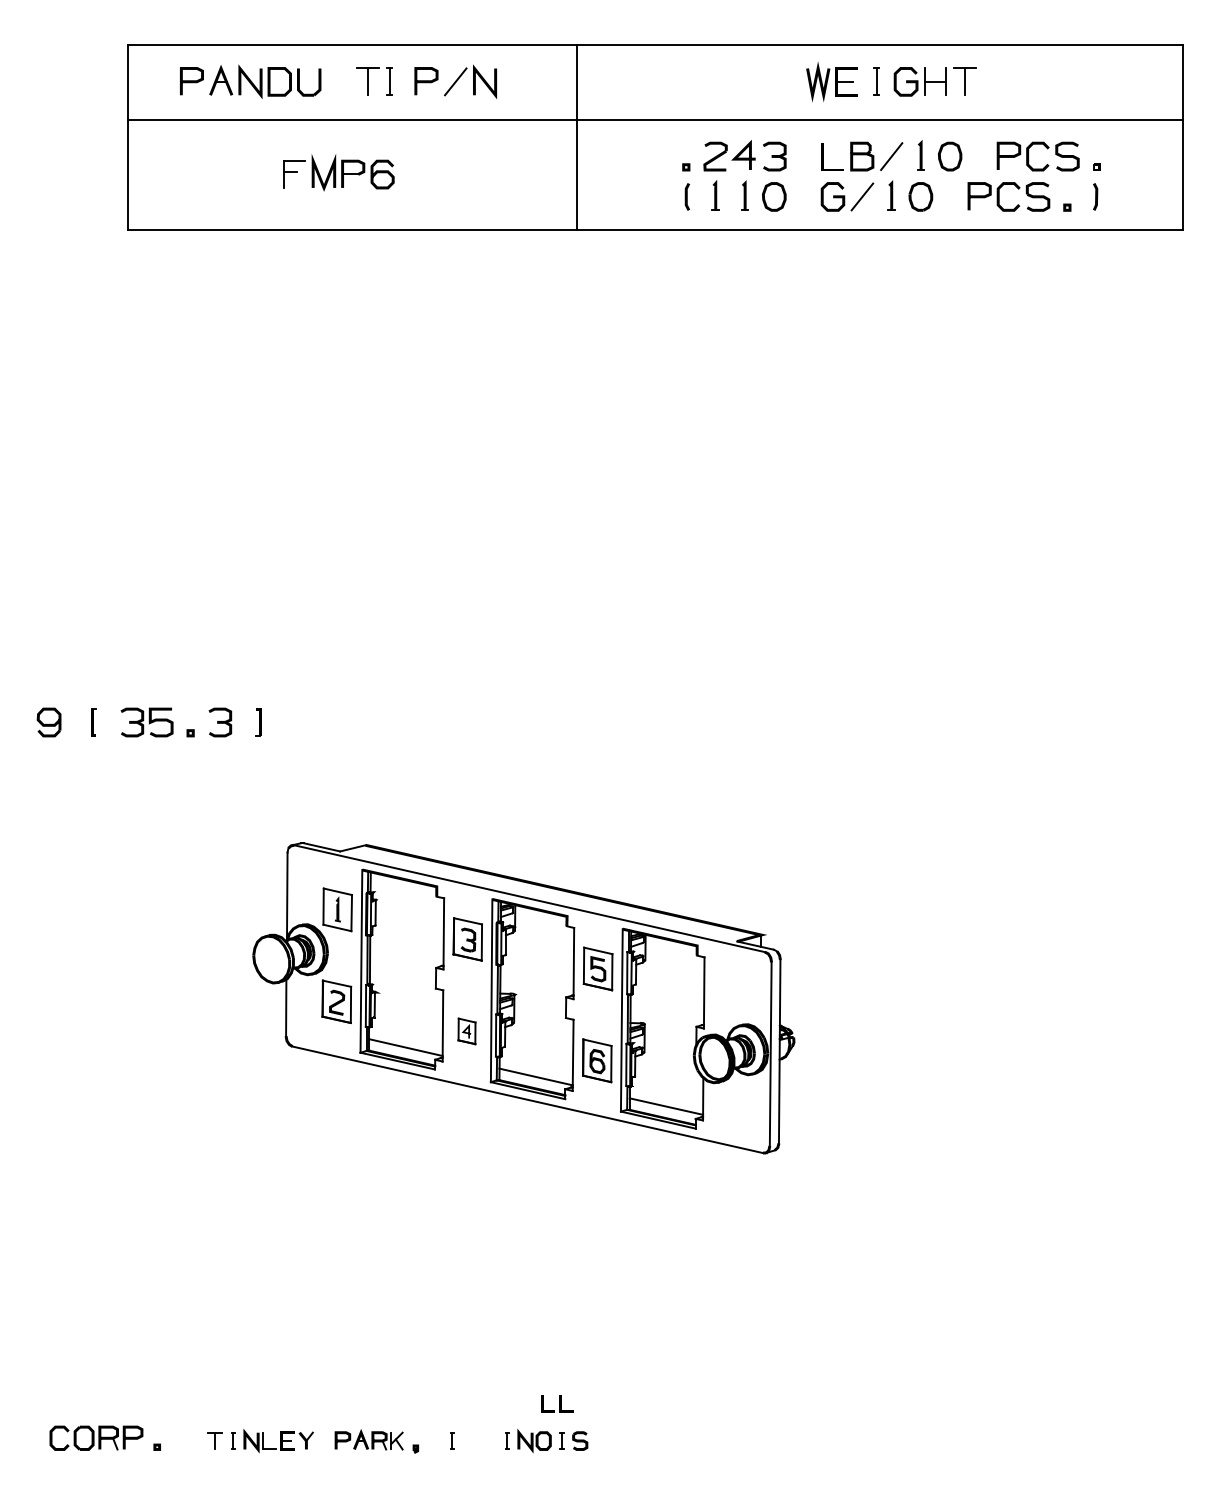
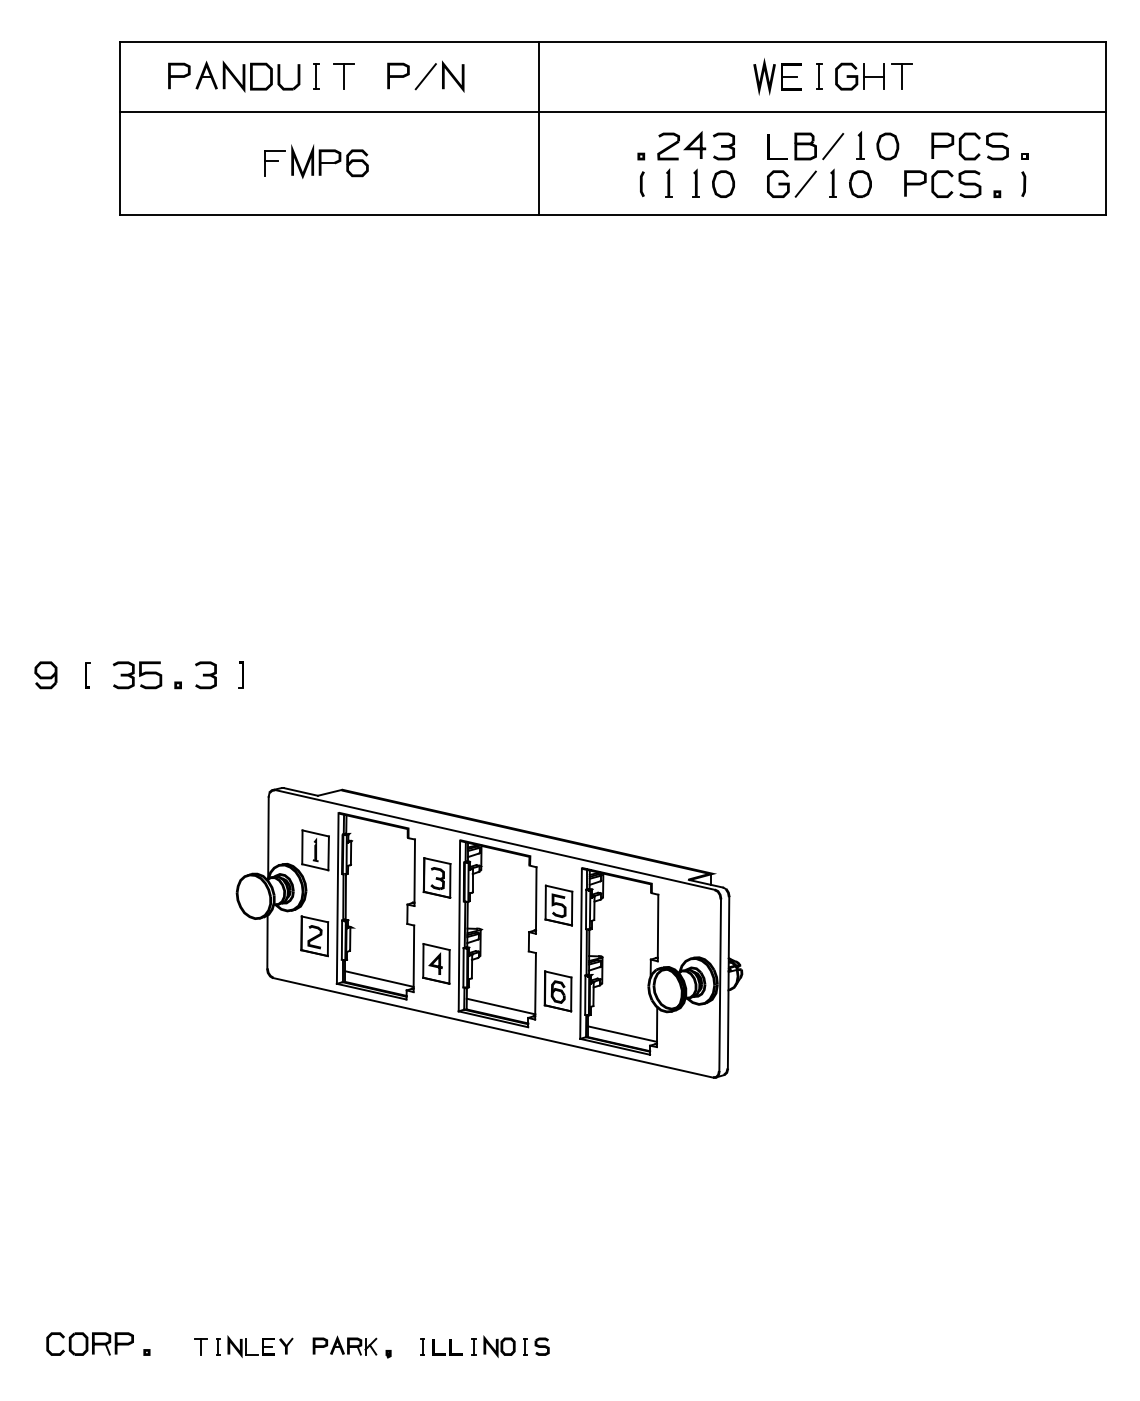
part: (389, 81) -> (316, 76), moved
part: (466, 1031) -> (435, 964), size x1.67
part: (557, 1403) -> (448, 1347), moved

